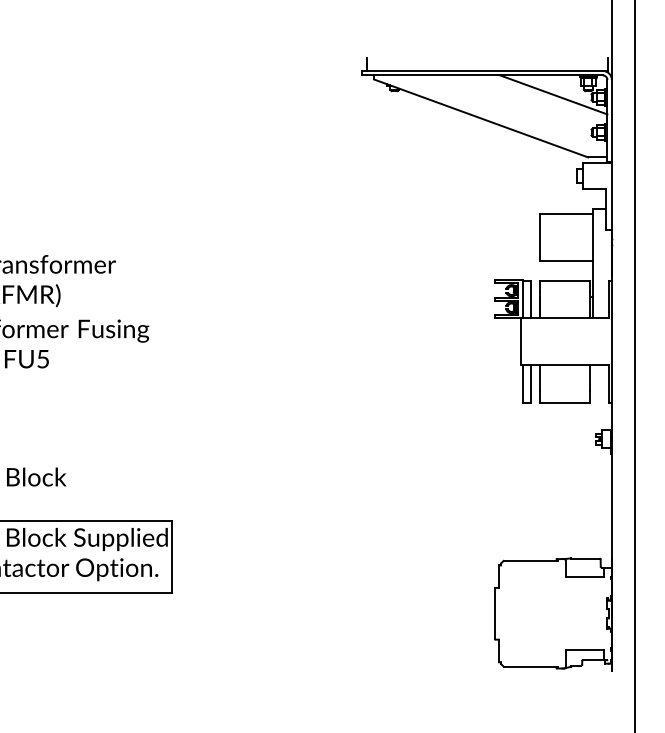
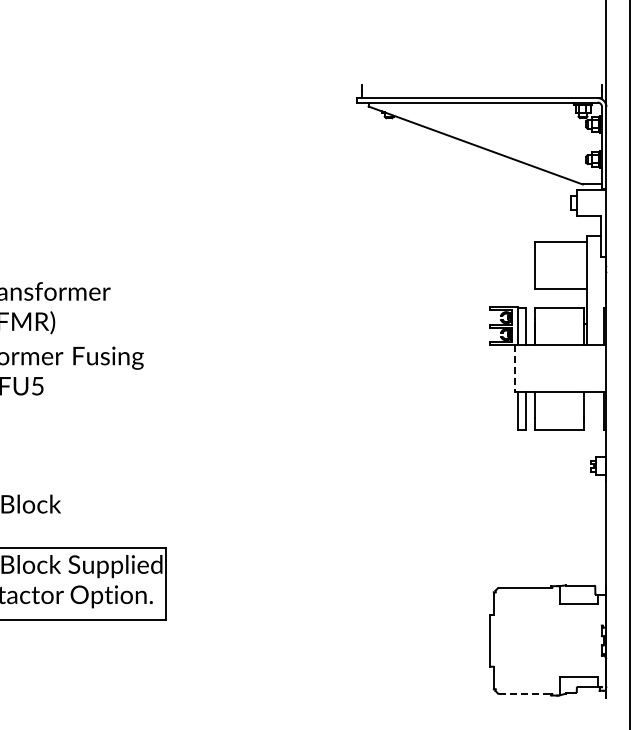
line: (553, 94) -> (548, 121), removed
line: (520, 342) -> (515, 369), solid -> dashed
line: (530, 666) -> (525, 693), solid -> dashed

